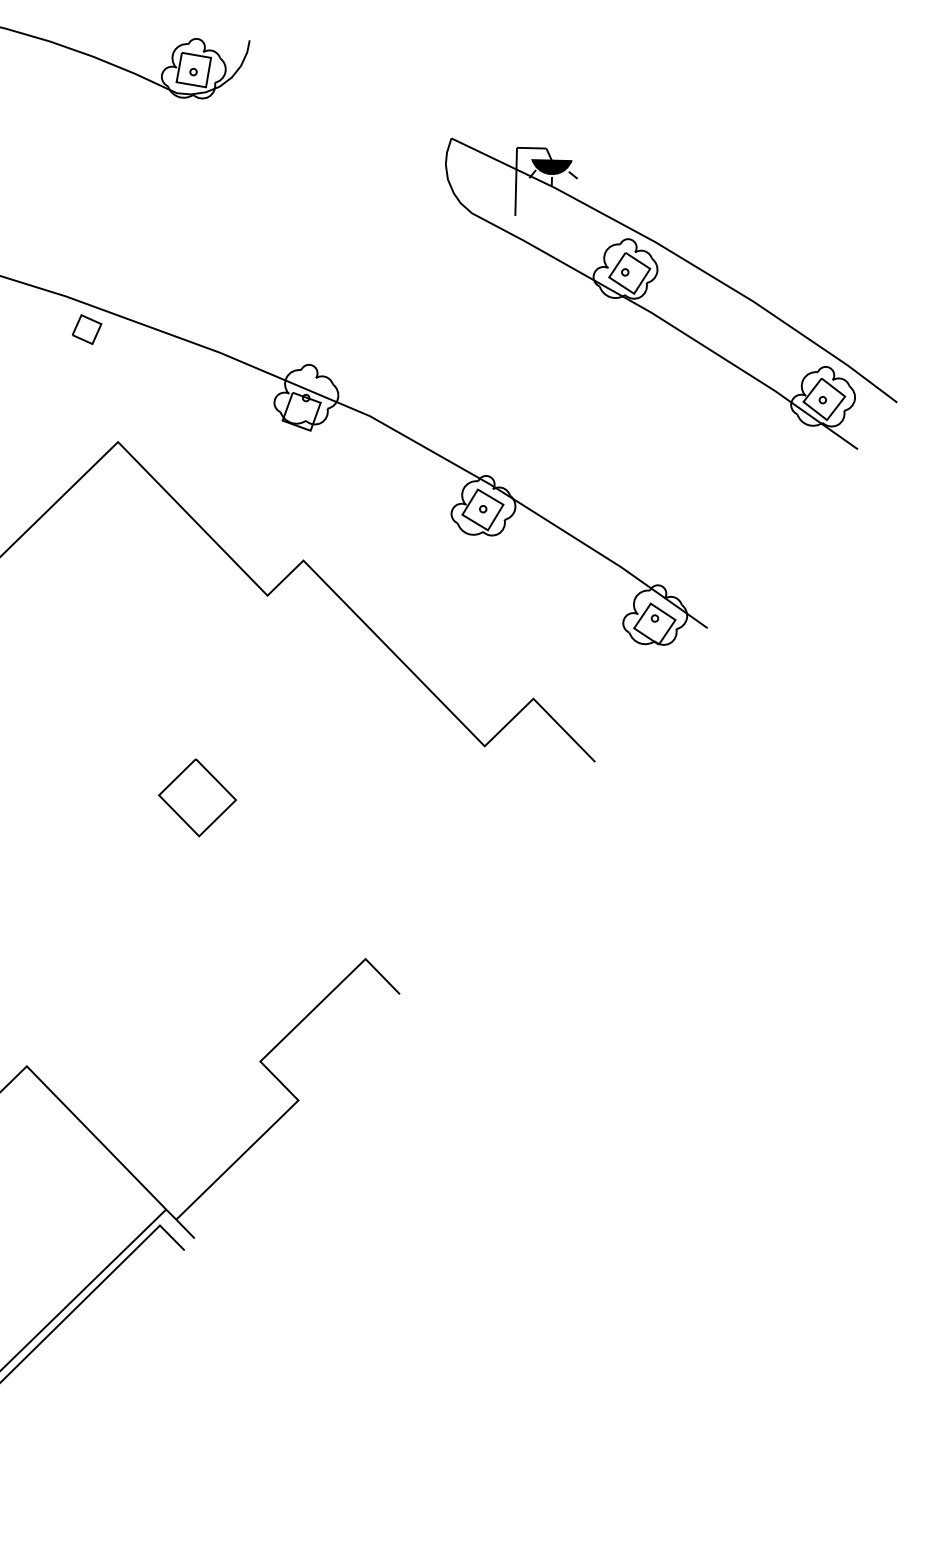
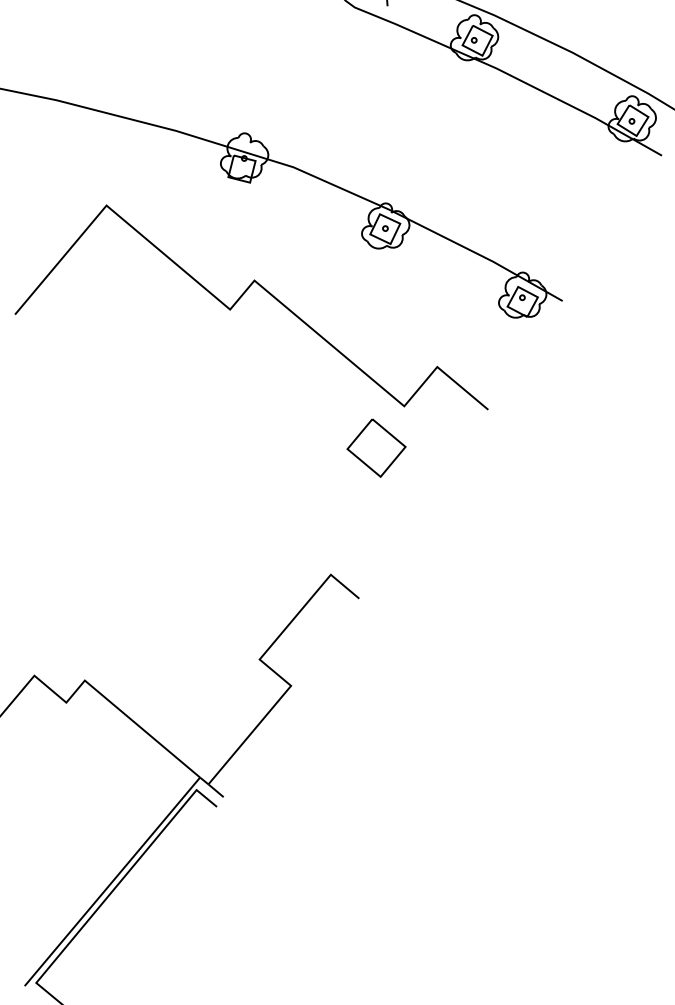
part: (86, 329) -> (74, 123), removed
part: (197, 797) -> (376, 447), moved

